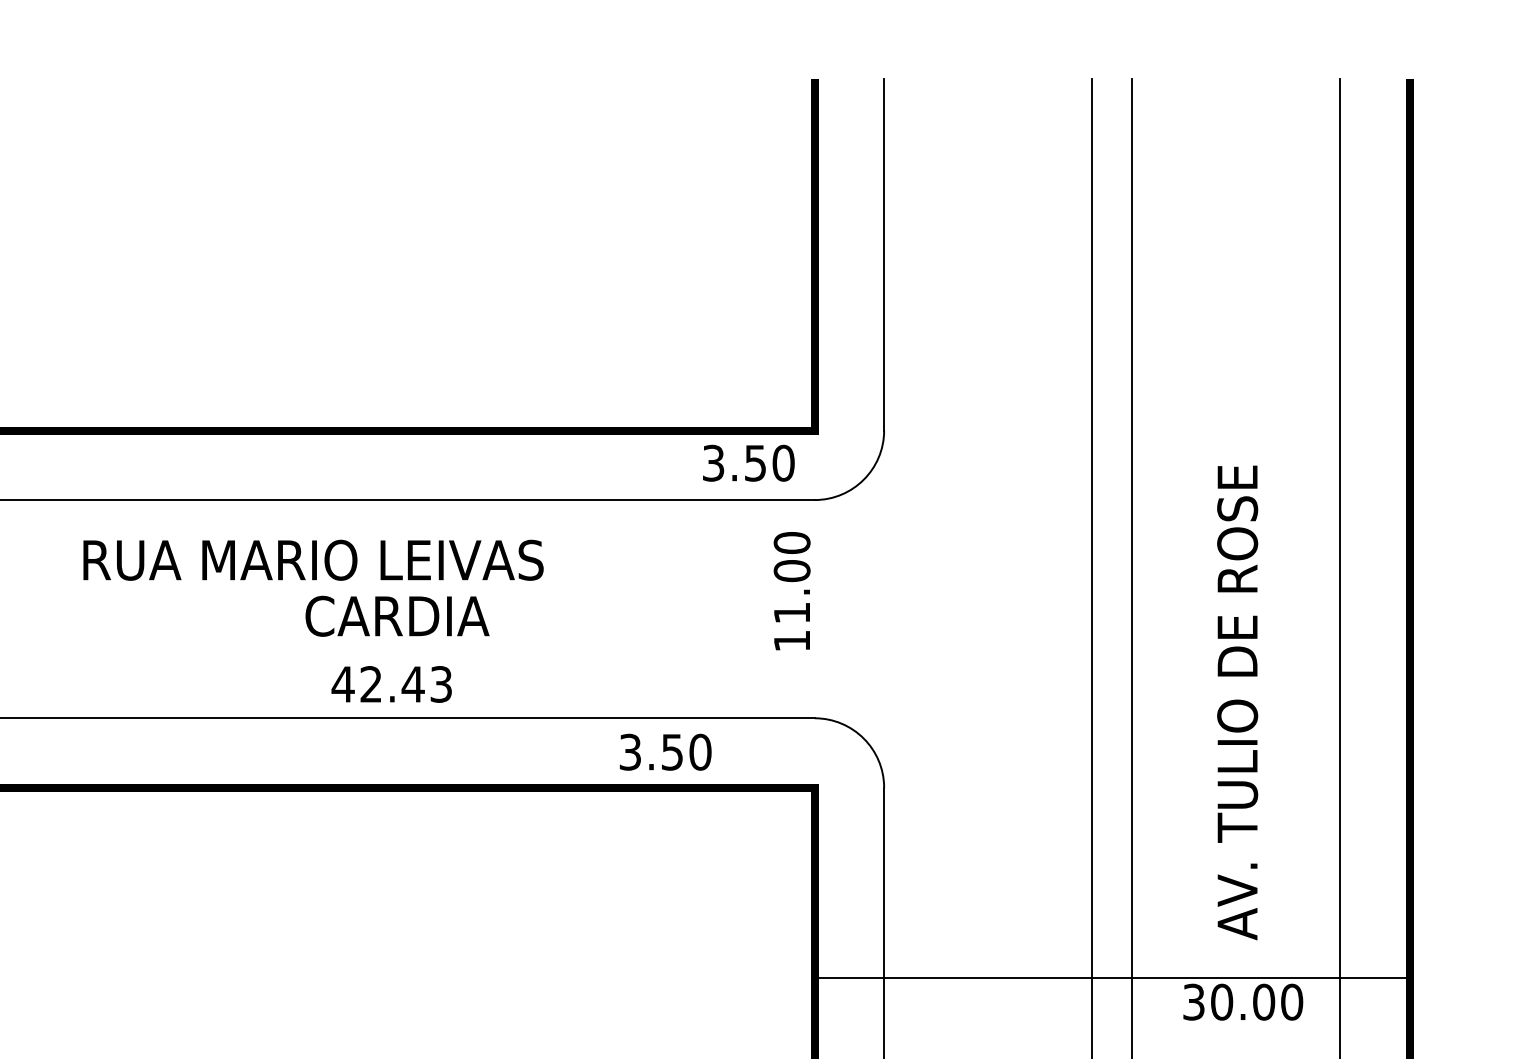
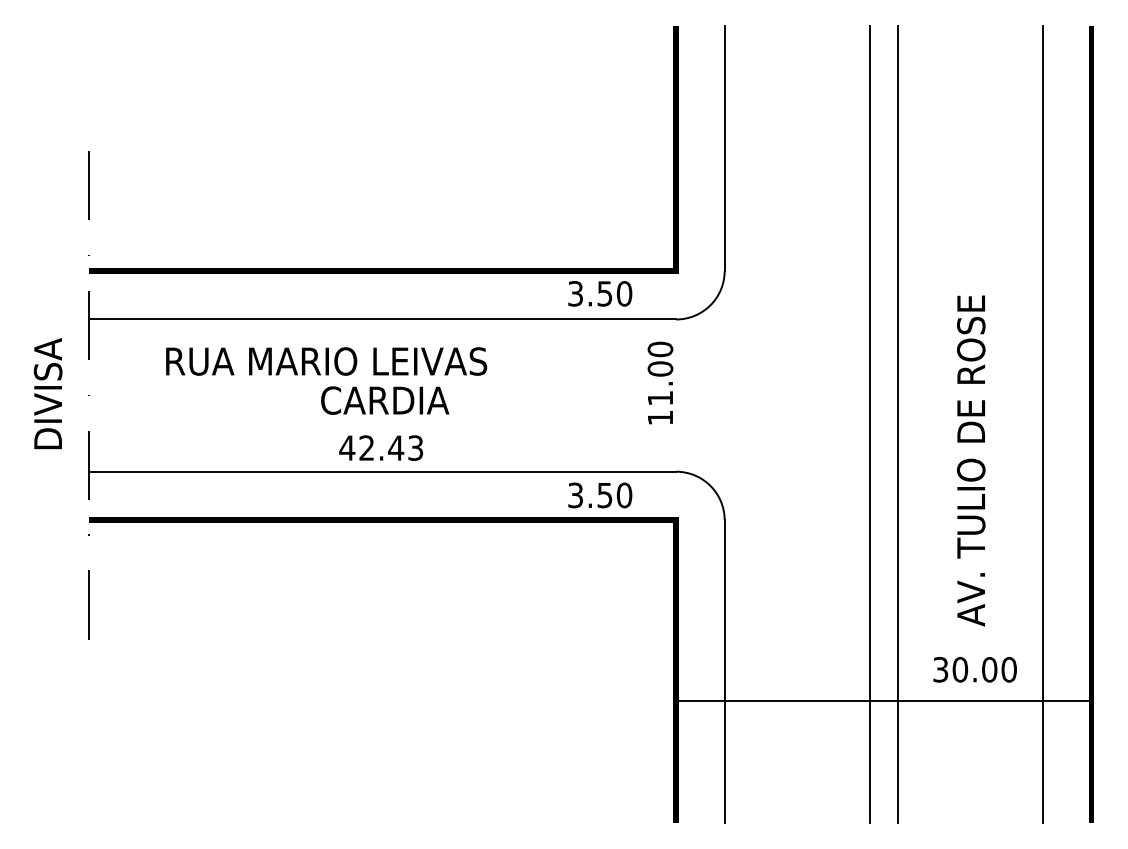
text: (749, 462) -> (600, 293), moved
text: (666, 752) -> (600, 495), moved
line: (1111, 977) -> (883, 700), moved

